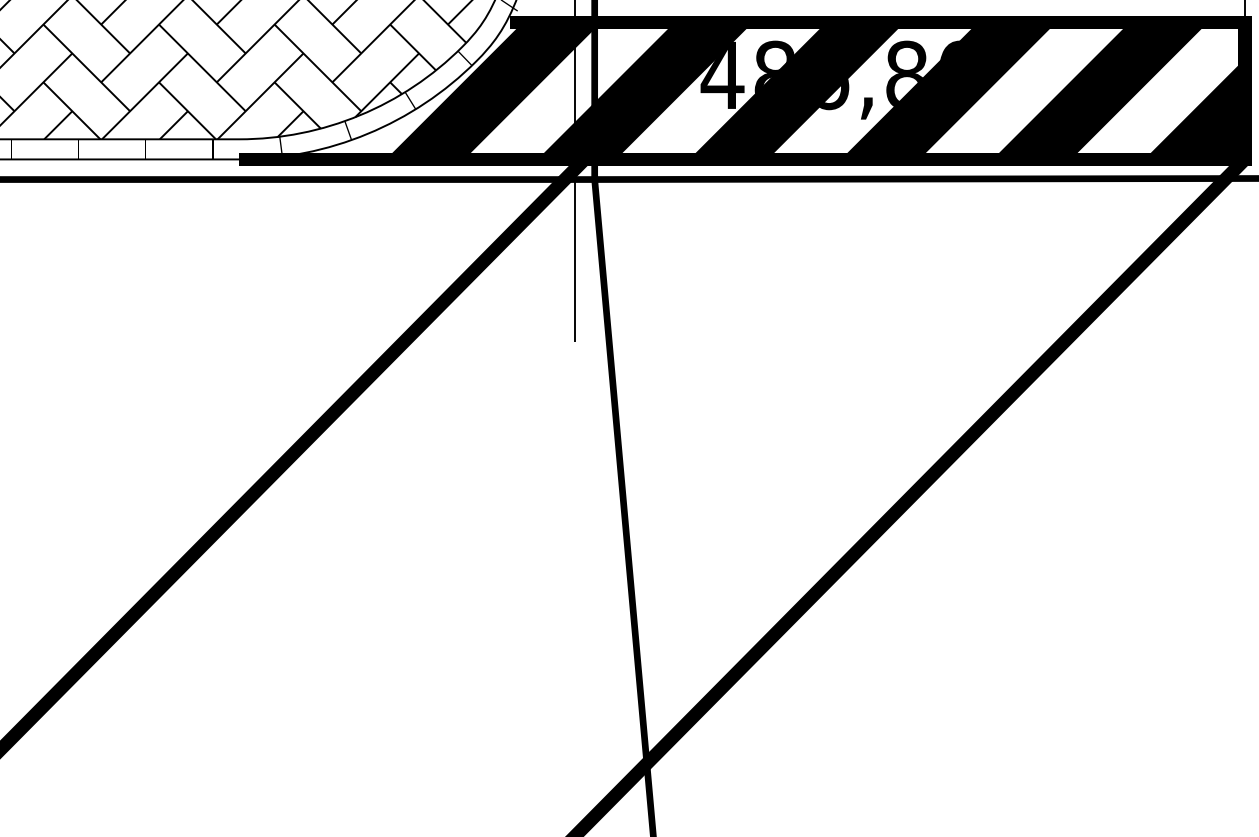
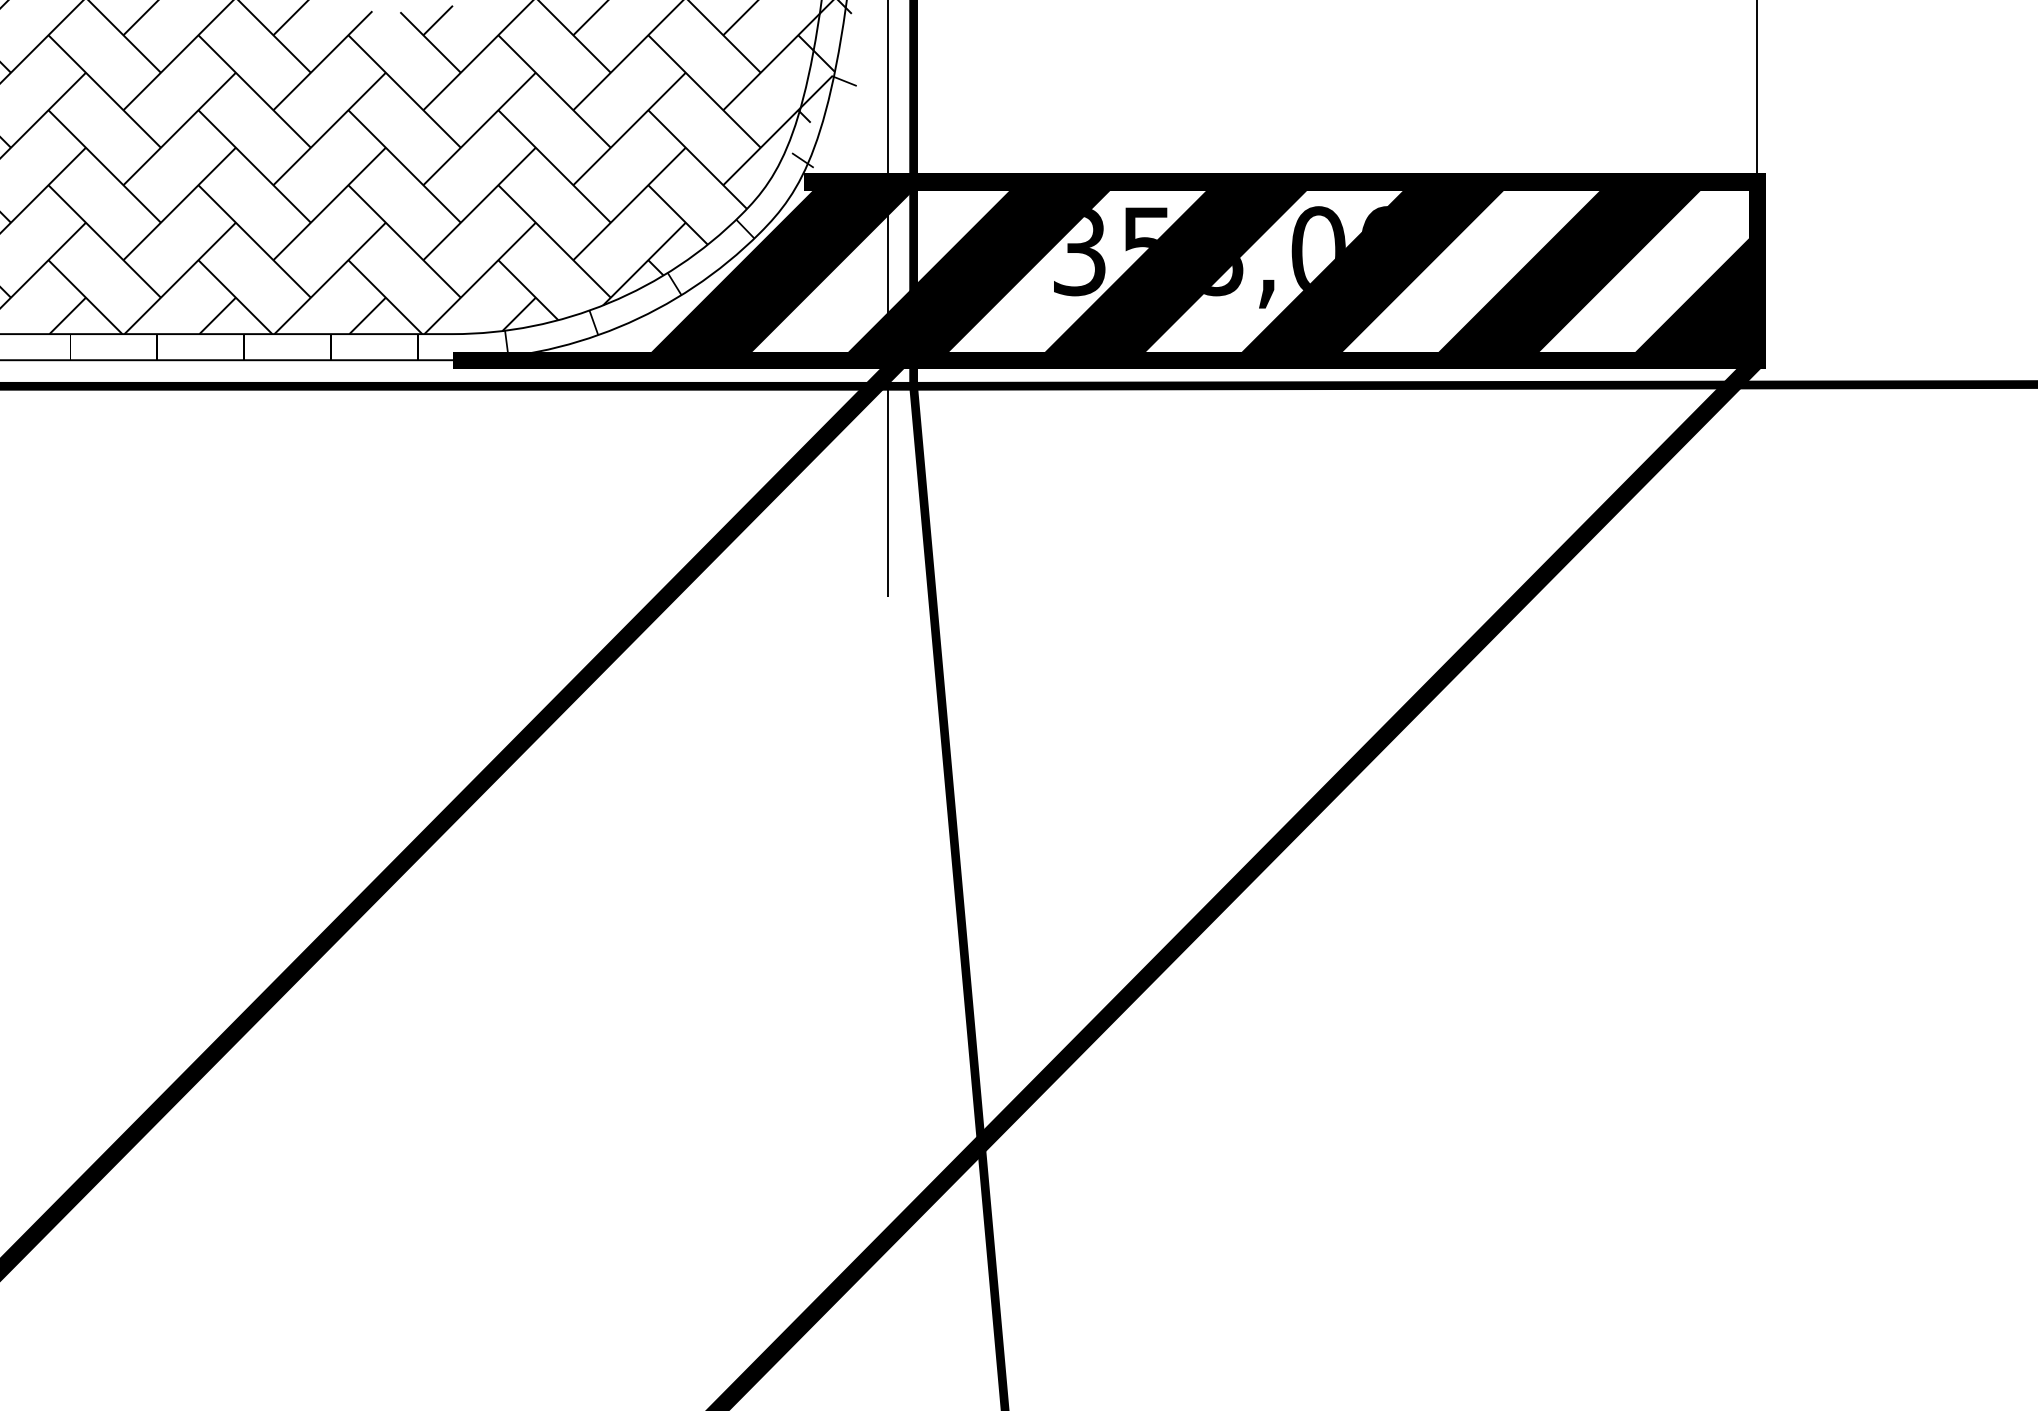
text: (814, 75) -> (1198, 251), +486,80 -> +358,00

